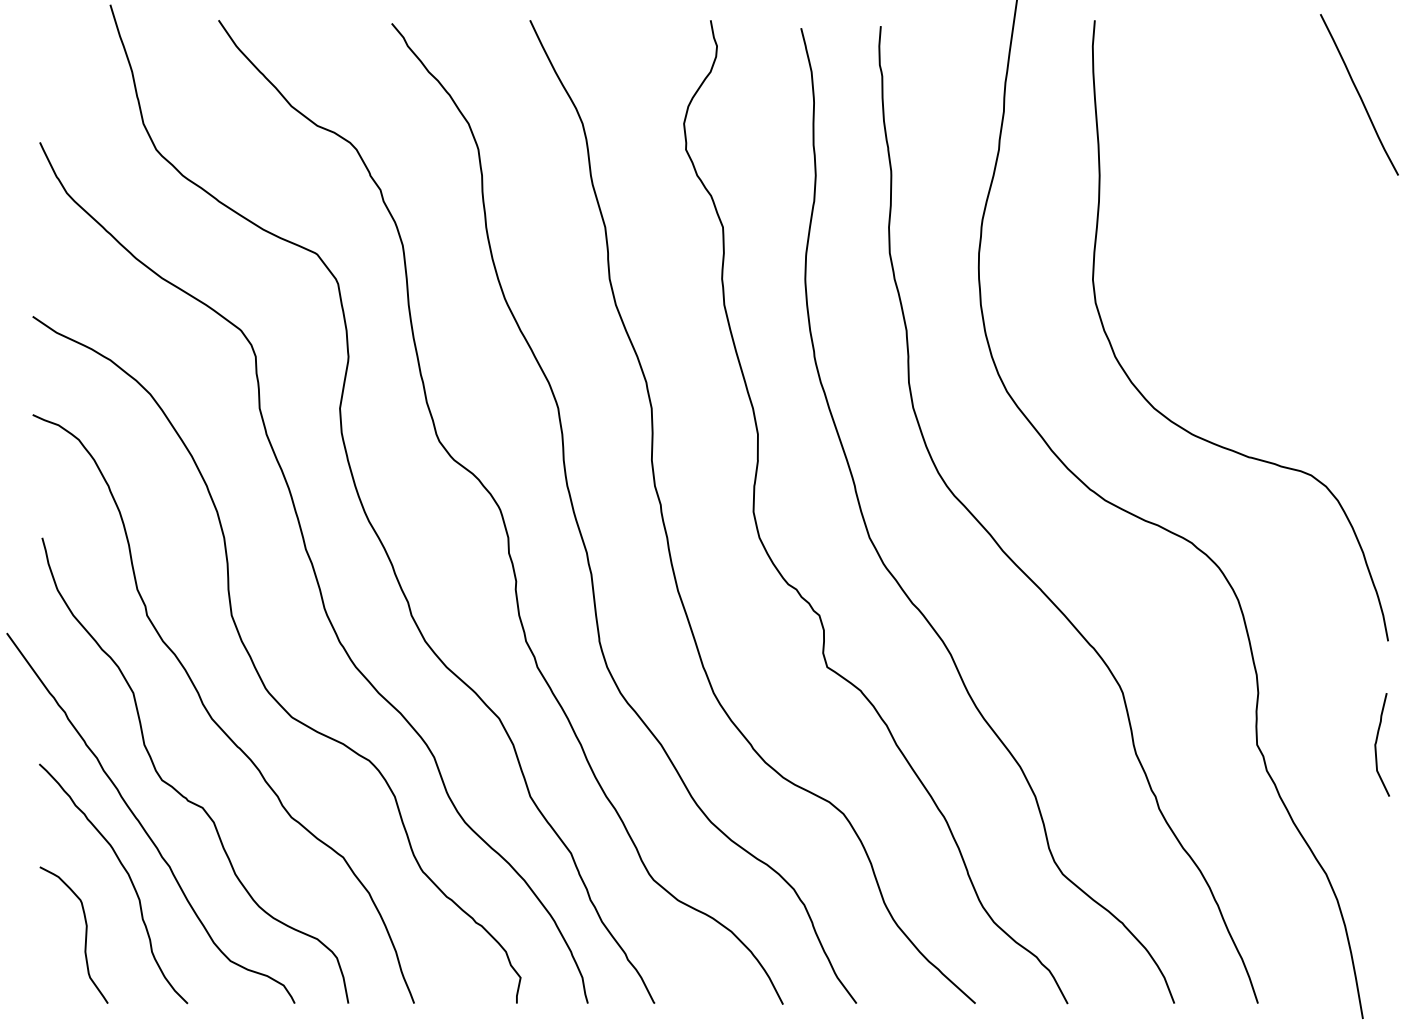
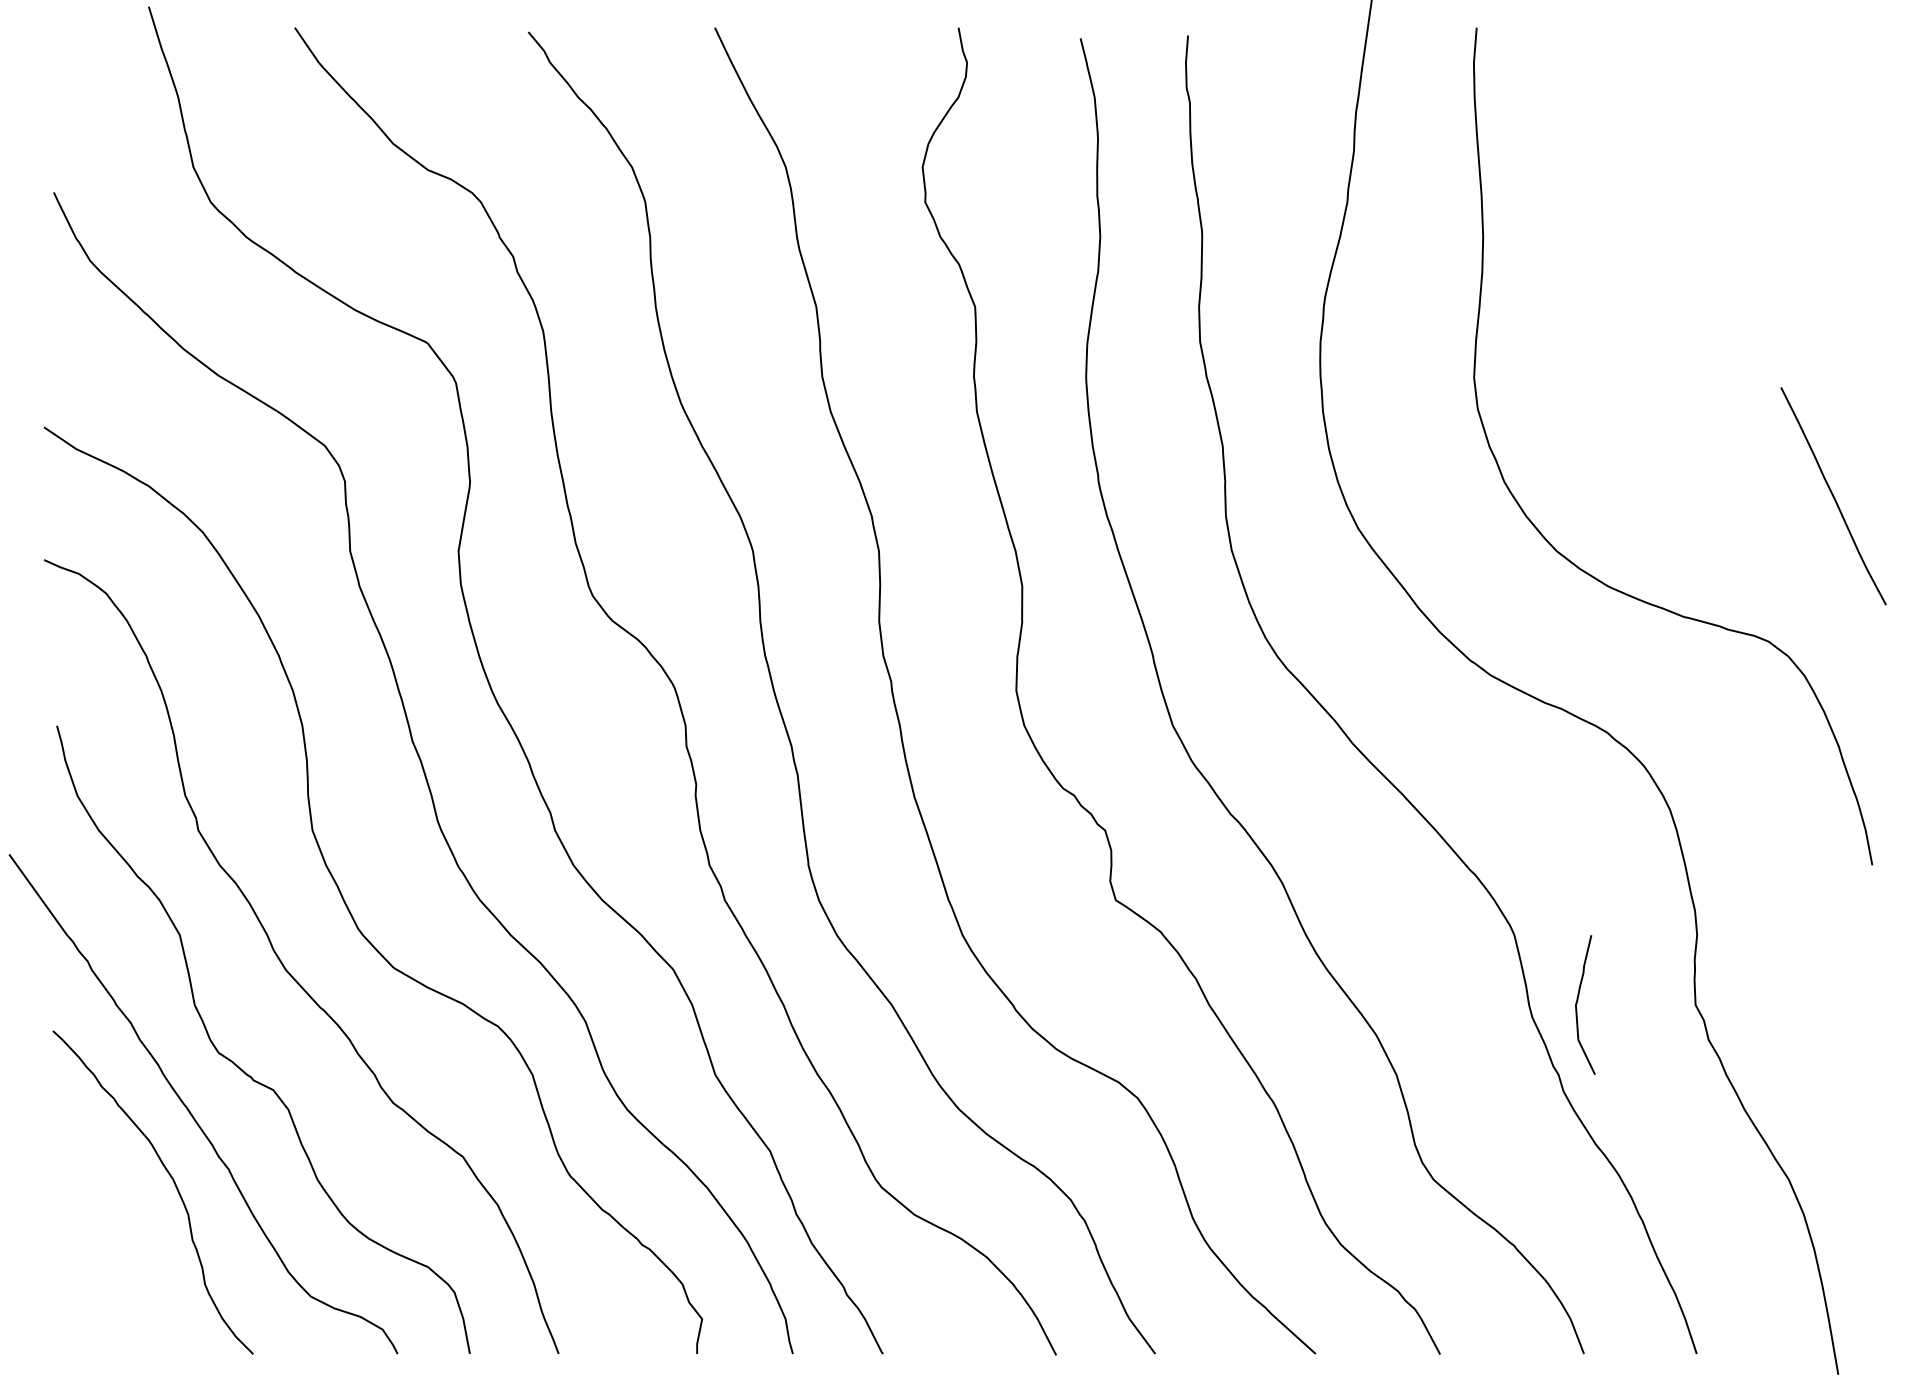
curve: (1359, 95) -> (1833, 496), moved
curve: (1377, 741) -> (1578, 1000), moved
curve: (85, 935) -> (115, 1261), removed

